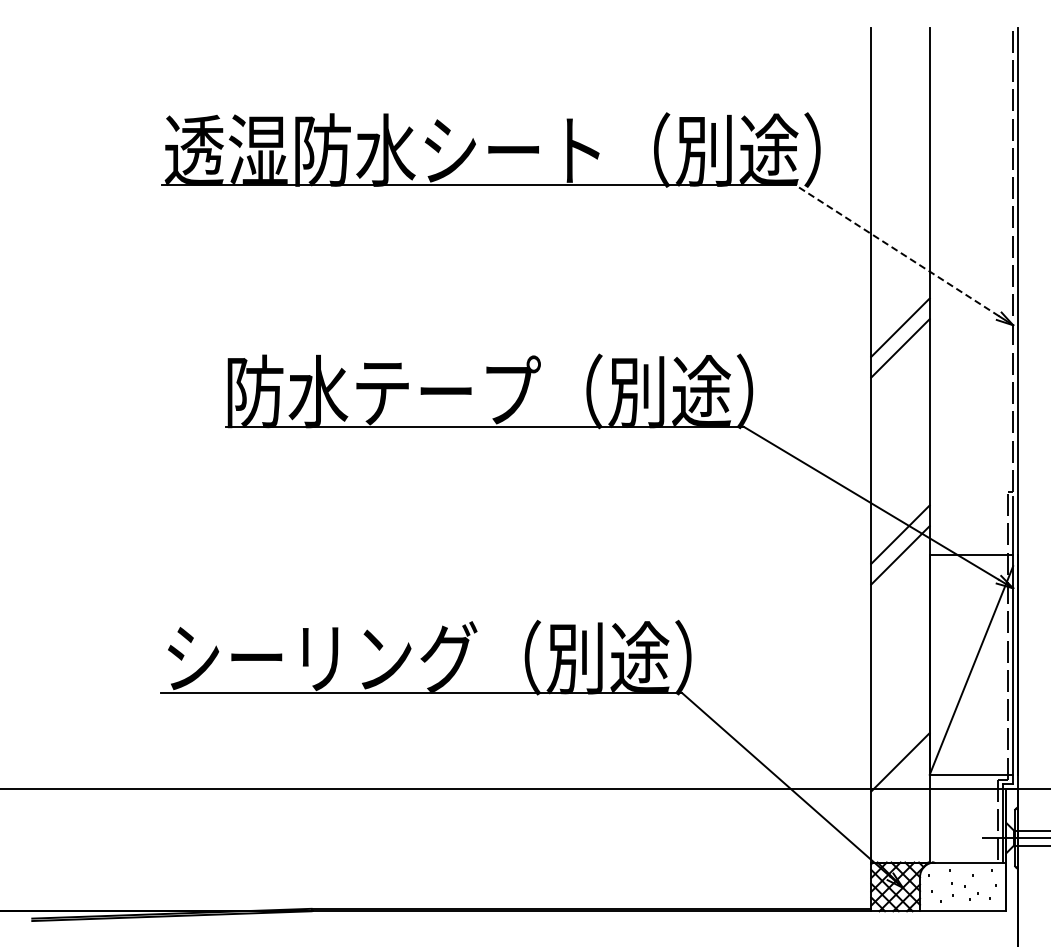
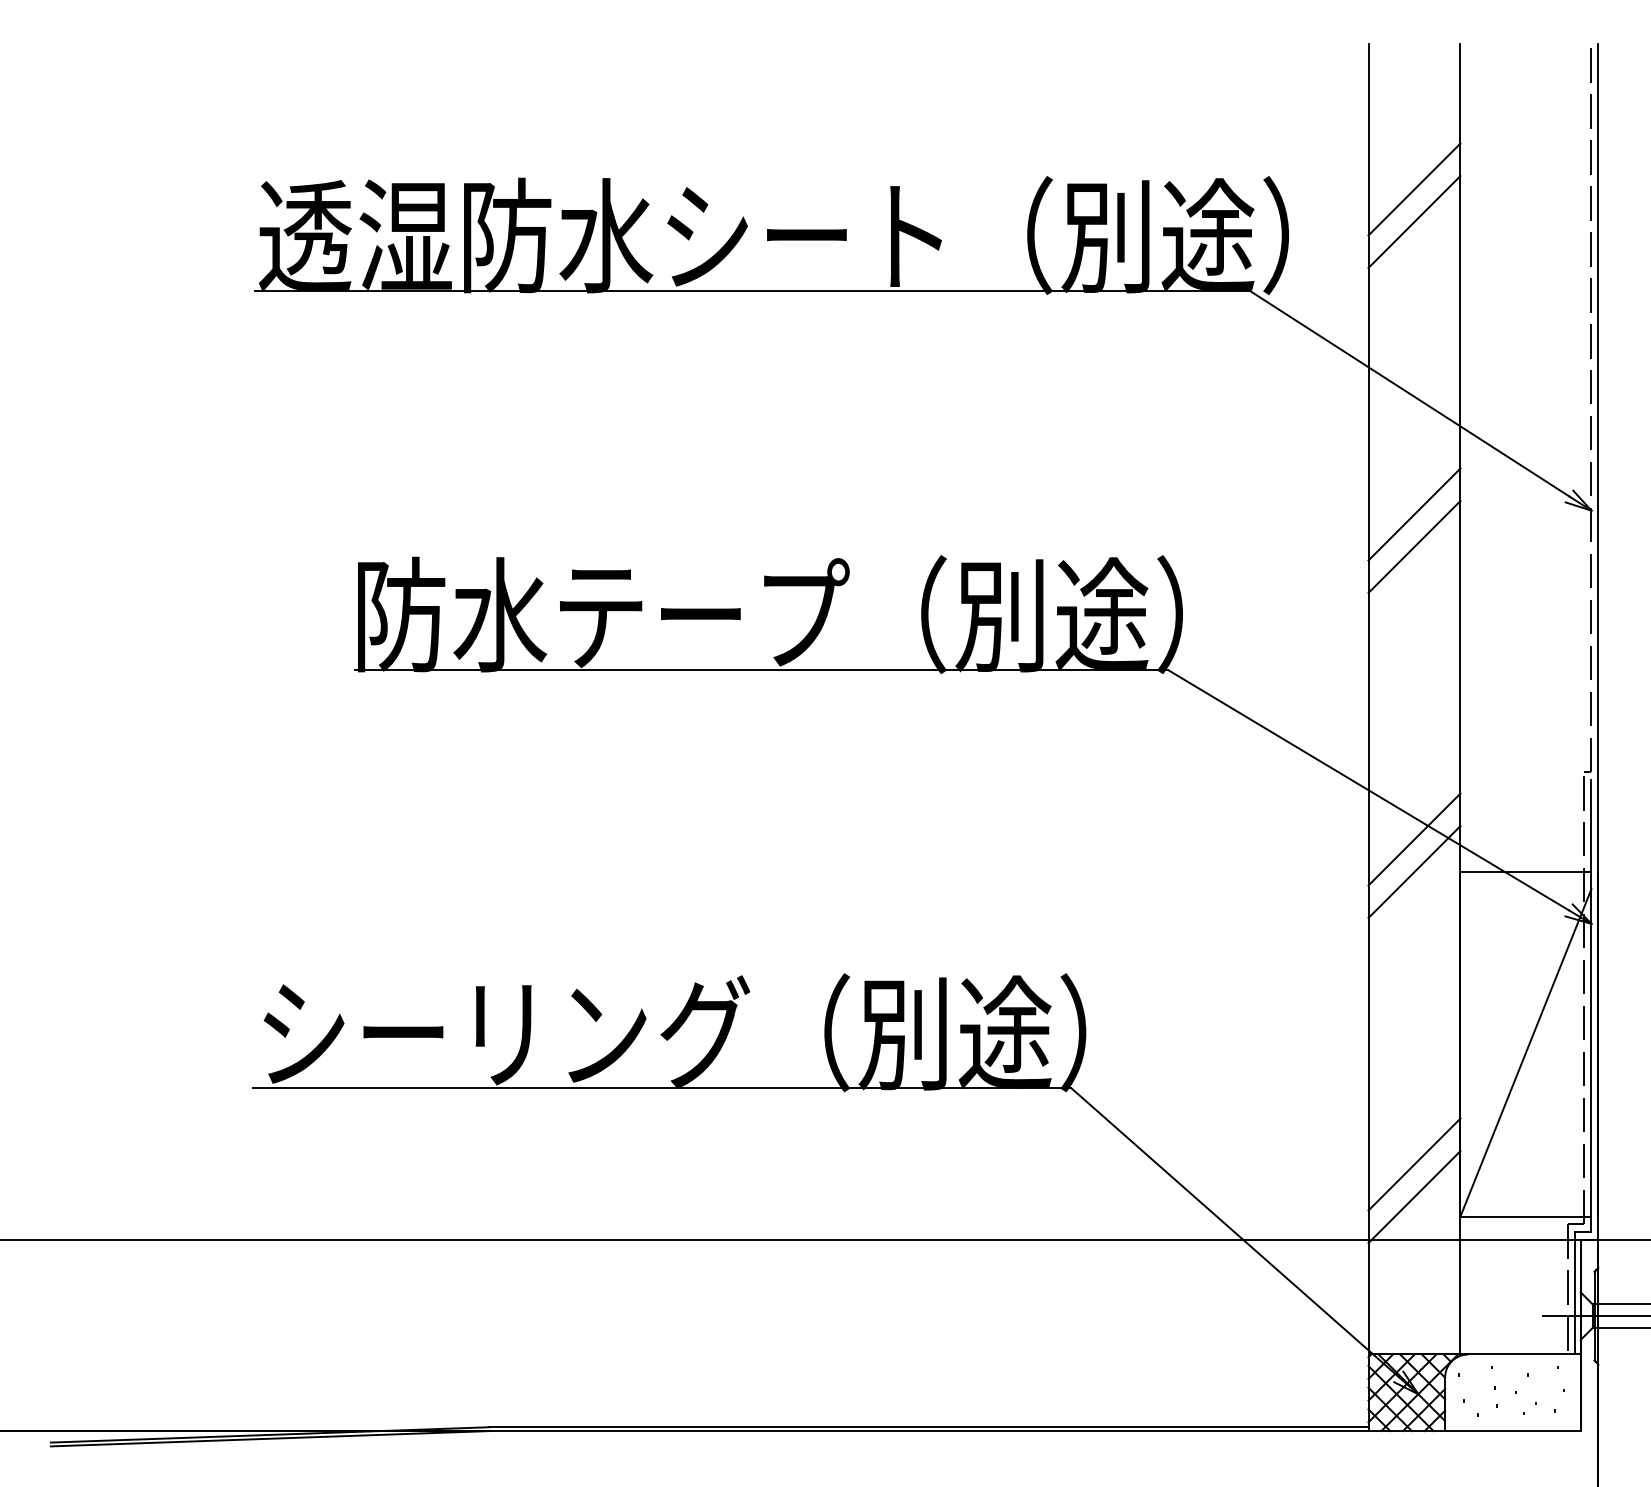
line: (900, 120) -> (1414, 189), added
line: (900, 141) -> (1414, 222), added
line: (897, 250) -> (1409, 393), dashed -> solid
line: (900, 741) -> (1414, 1164), added

